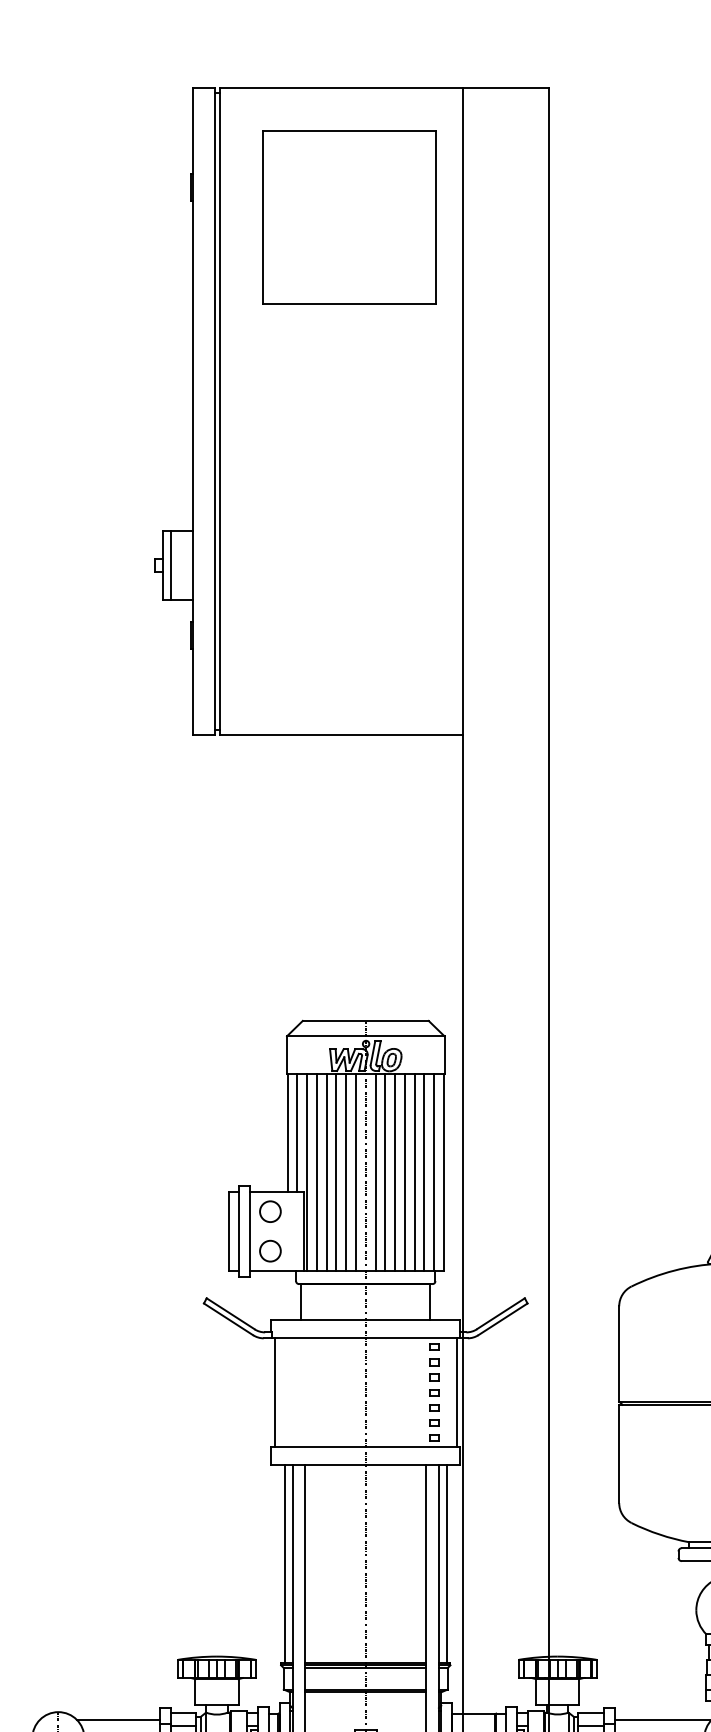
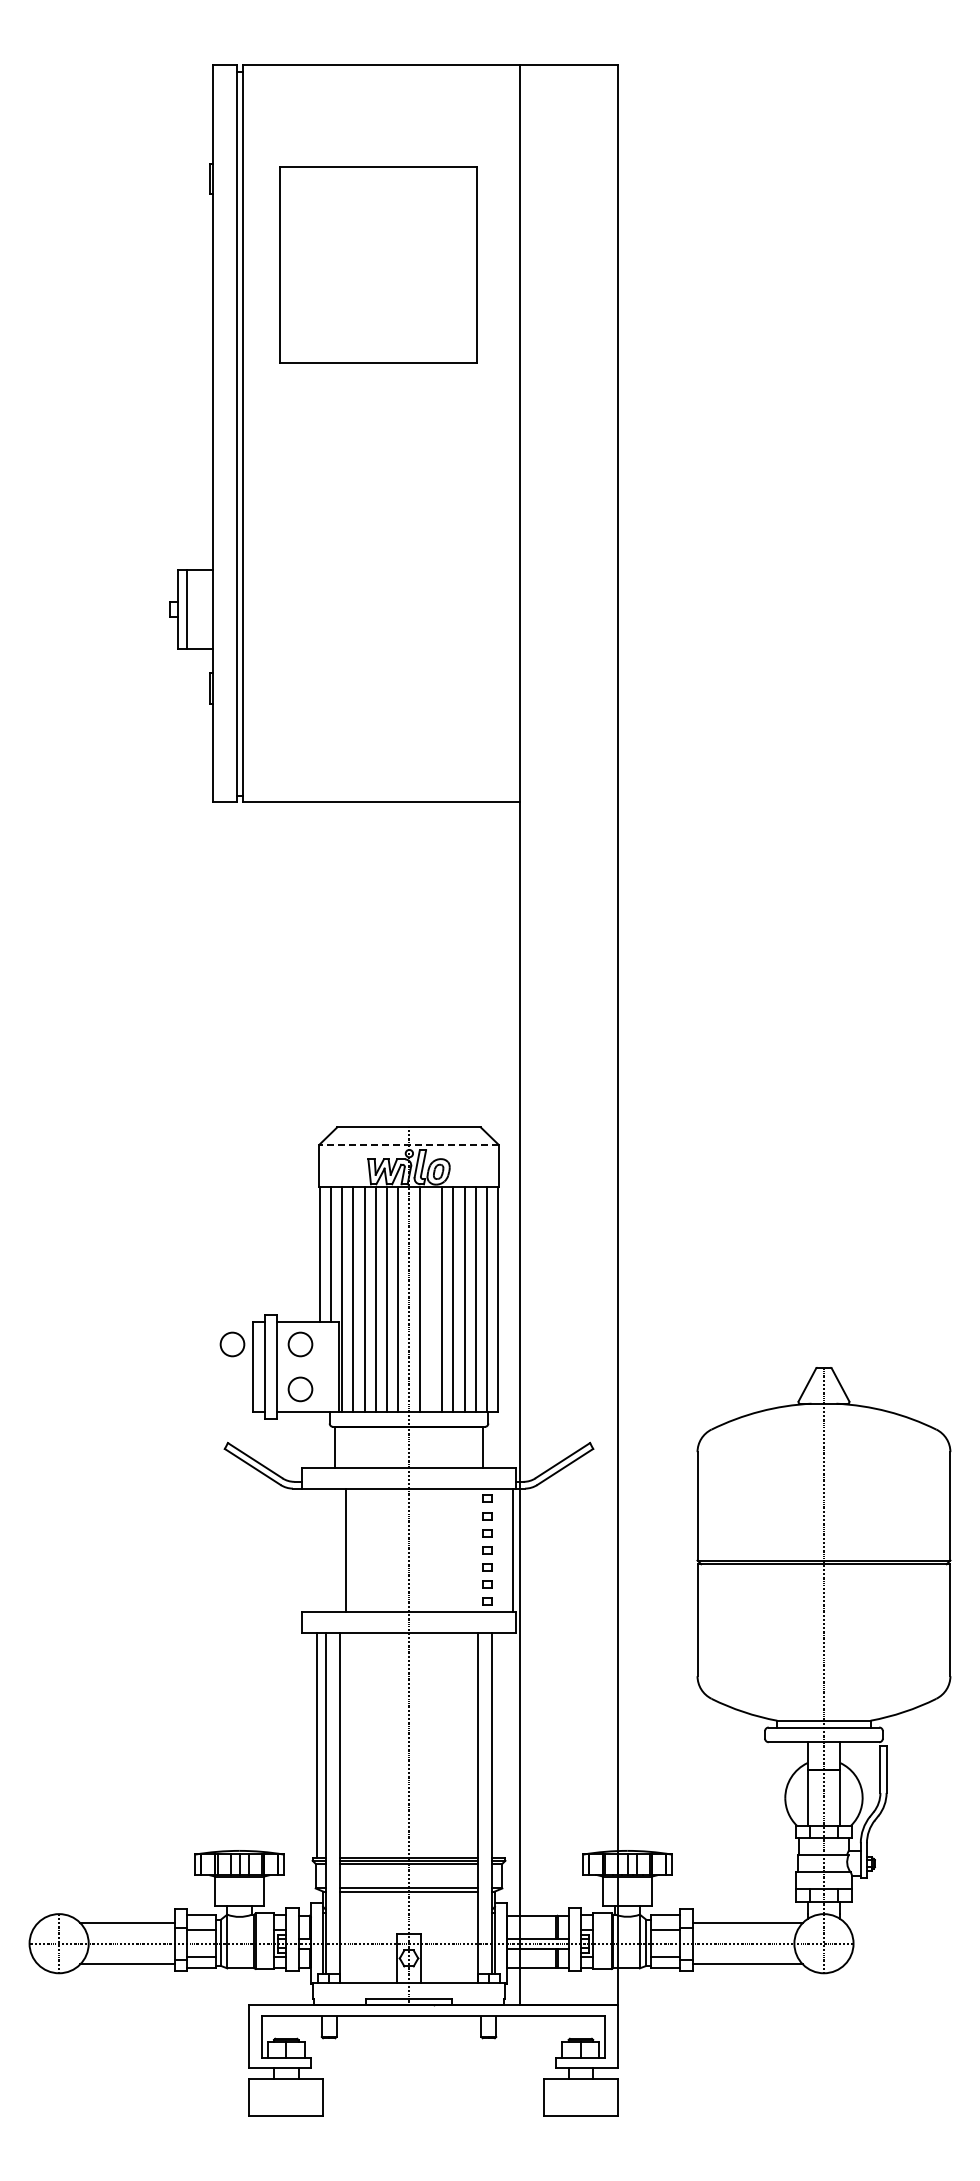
part: (349, 217) -> (378, 264), moved
line: (366, 1036) -> (409, 1144), solid -> dashed
line: (385, 1172) -> (431, 1299), removed
circle: (210, 1211) -> (232, 1344), added
line: (274, 1392) -> (346, 1550), moved
line: (447, 1563) -> (501, 1744), removed

